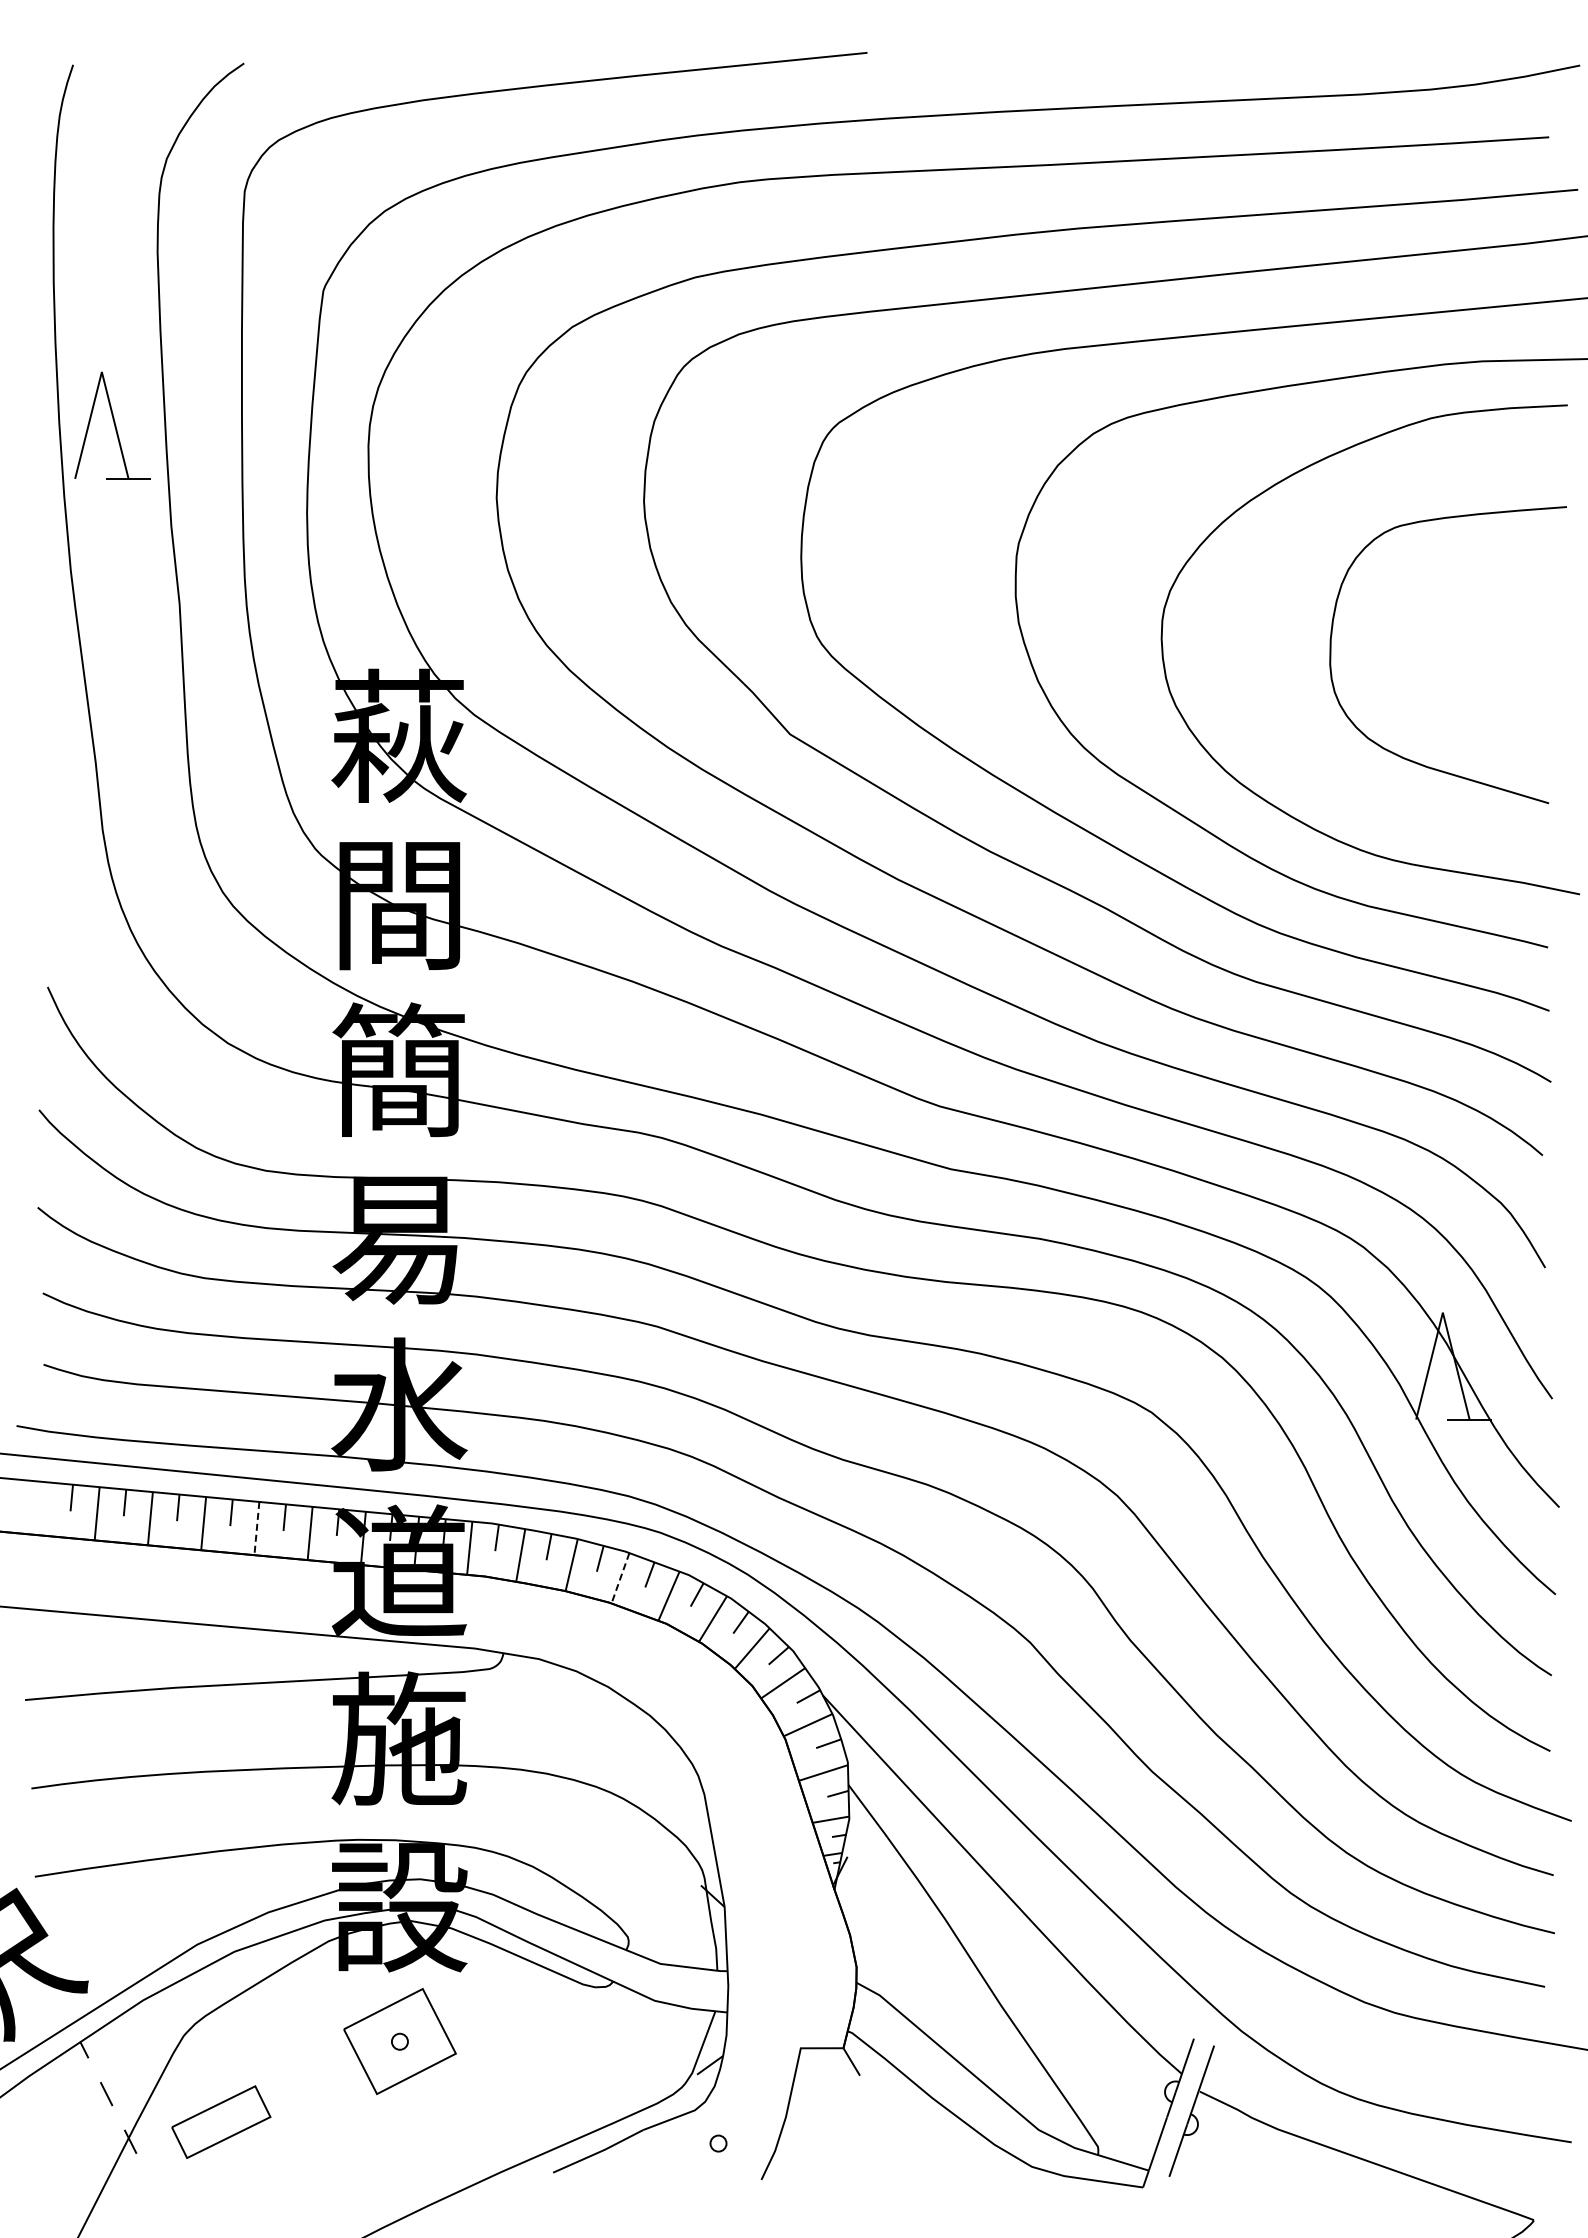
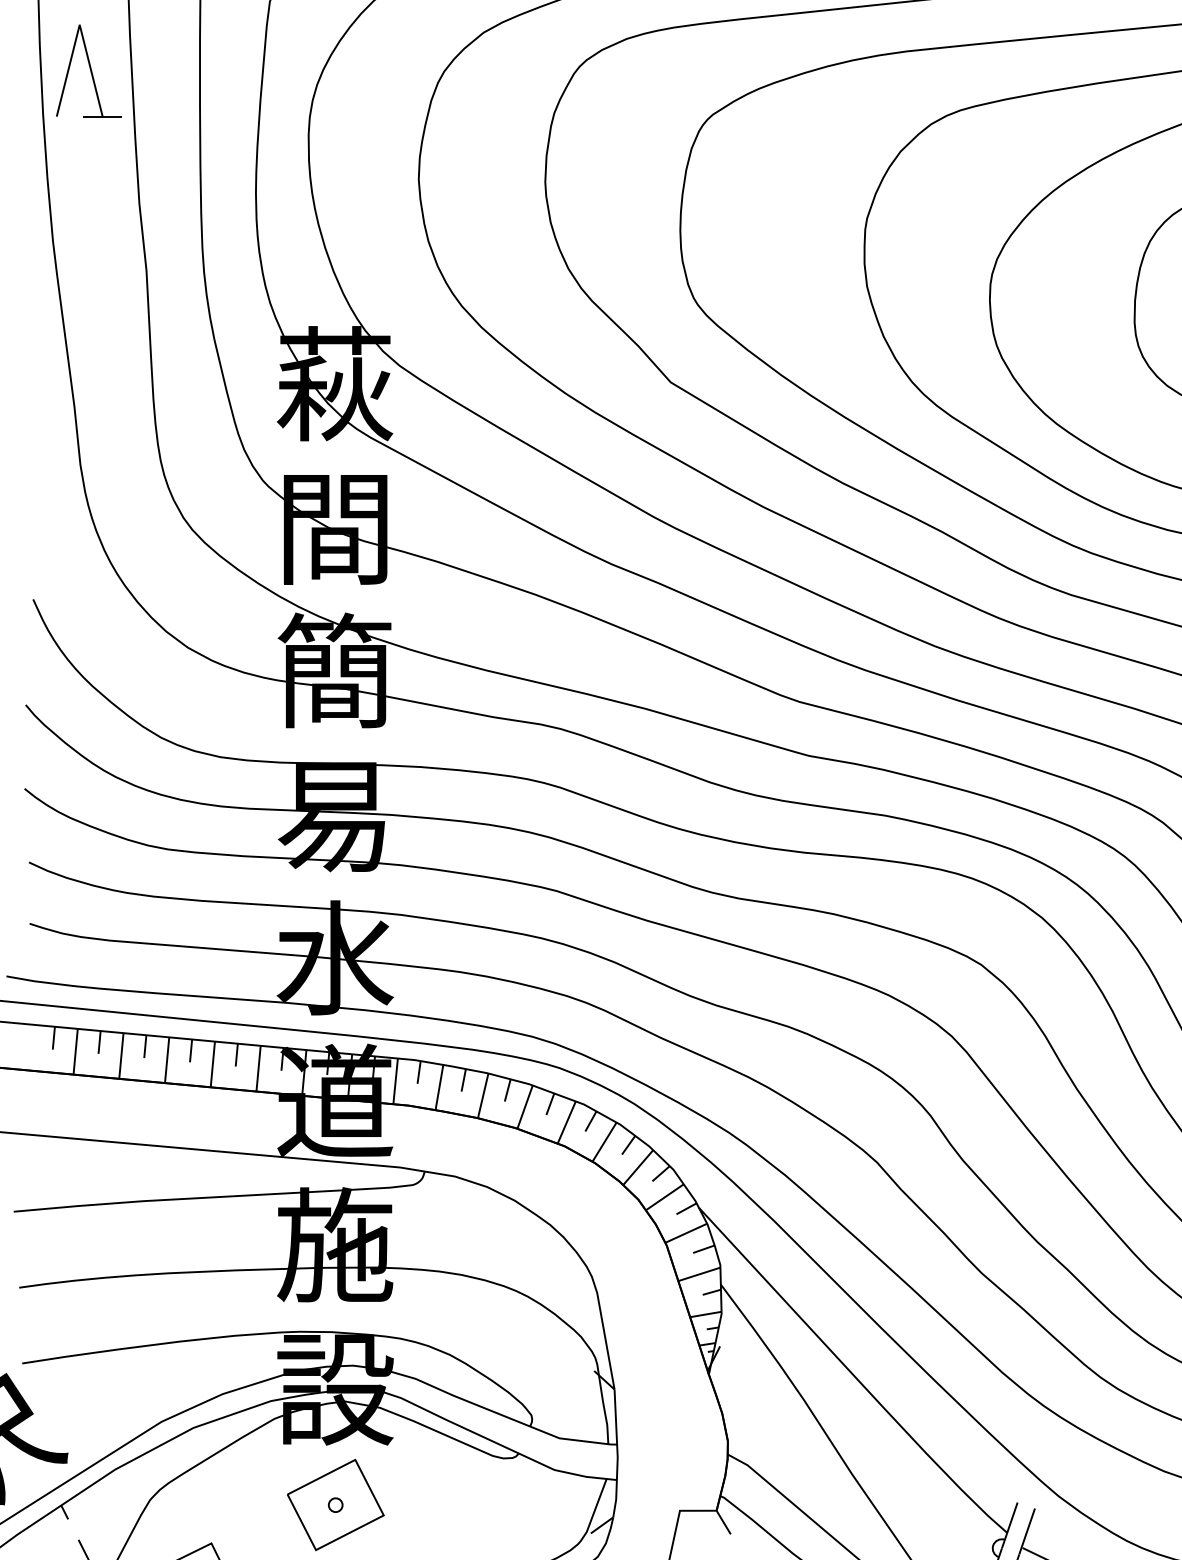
part: (112, 425) -> (88, 70), moved
line: (256, 1528) -> (212, 1064), dashed -> solid
line: (620, 1578) -> (525, 1107), dashed -> solid

